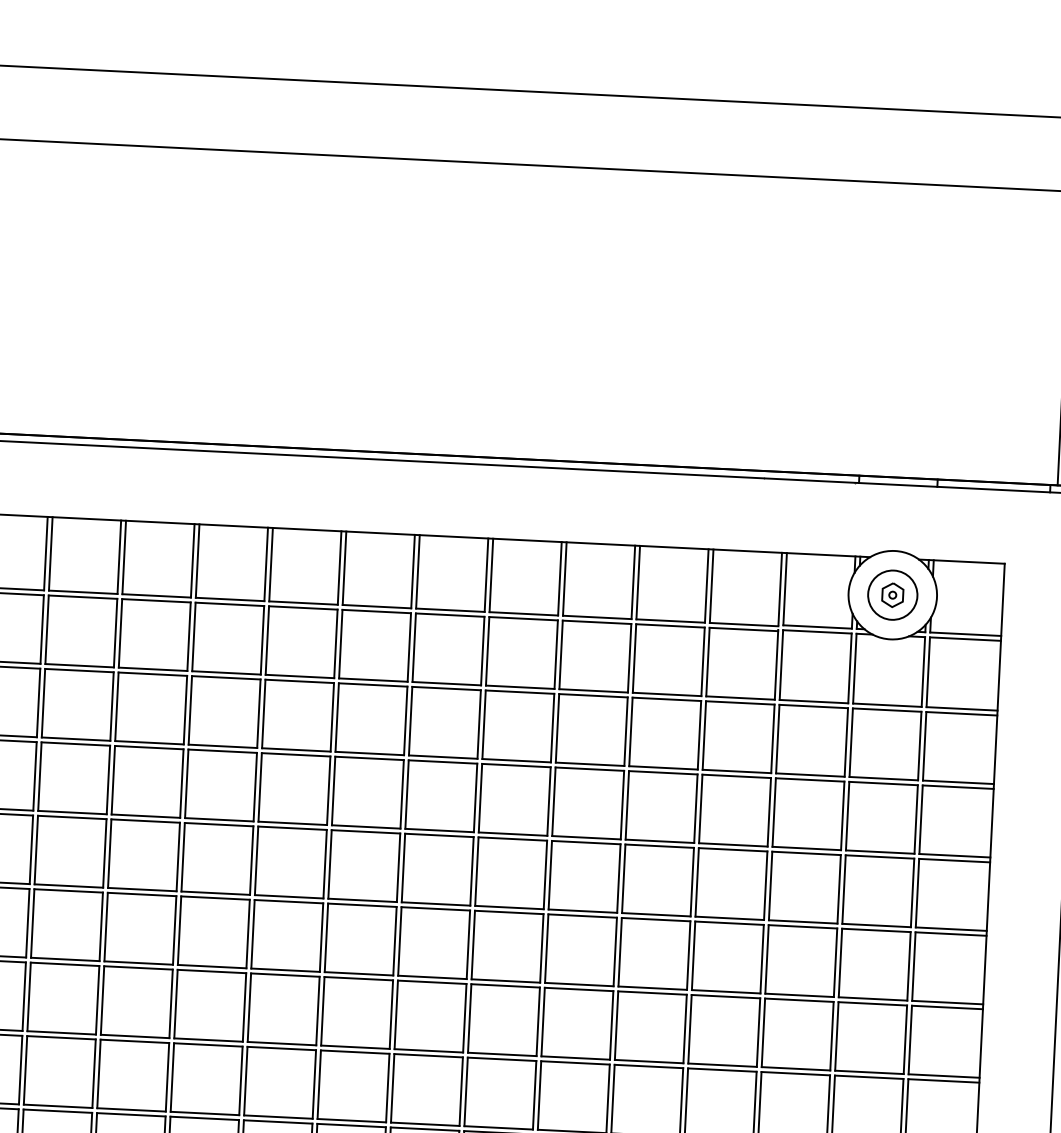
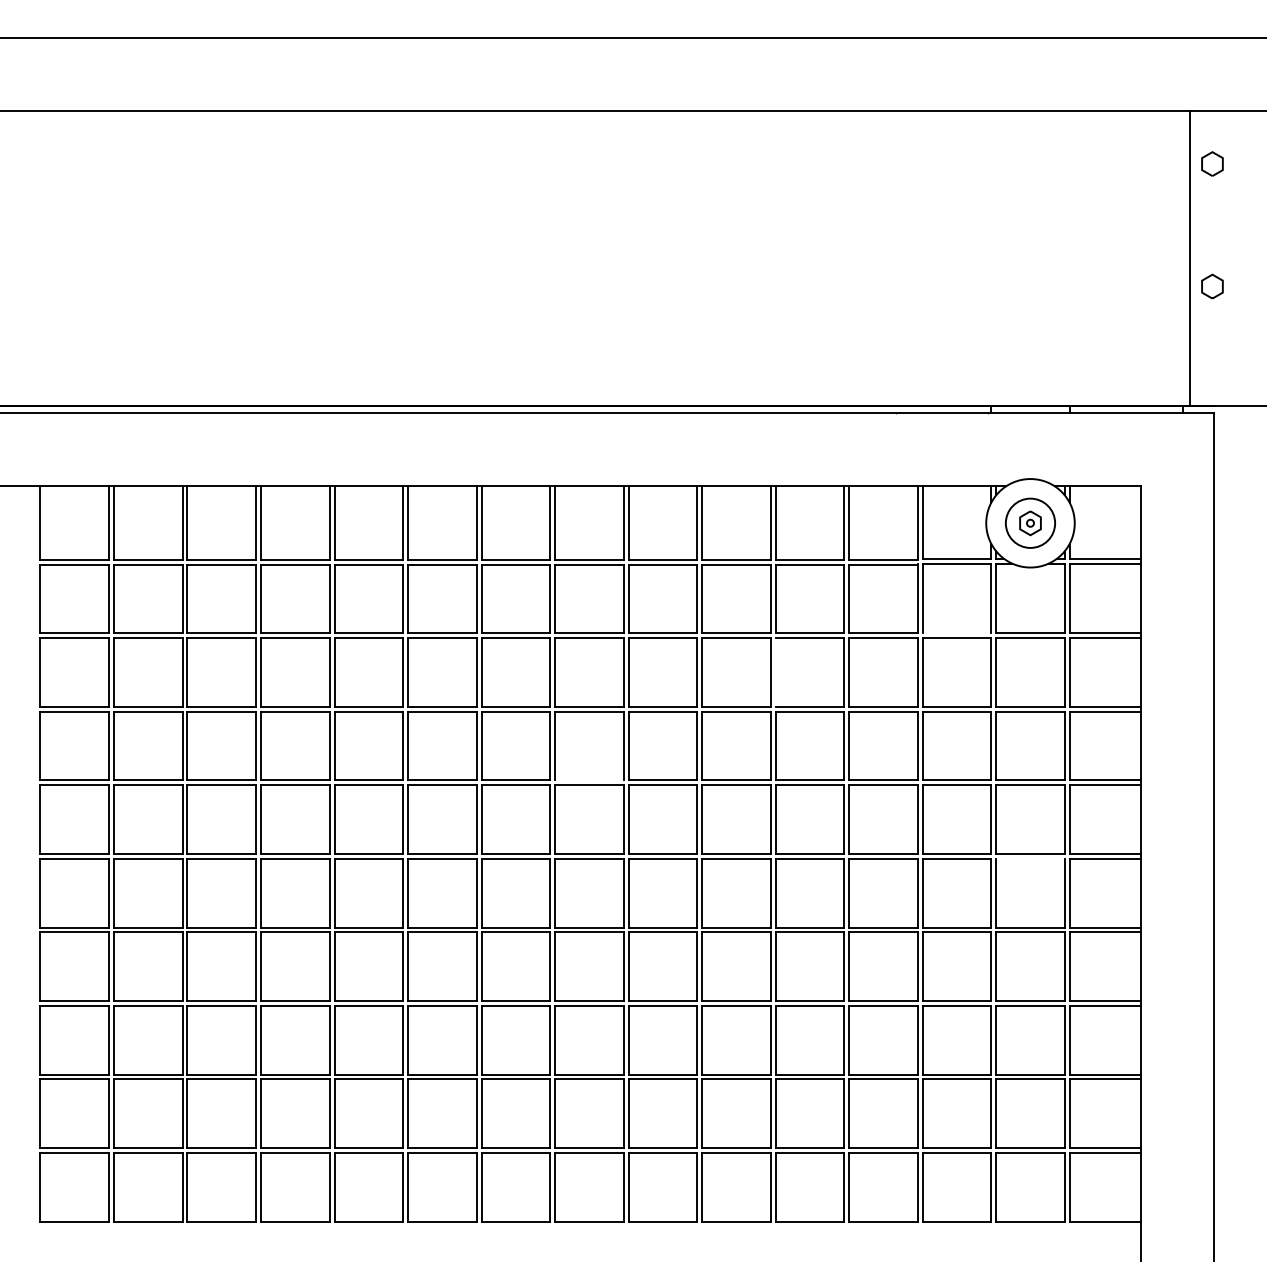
line: (813, 701) -> (956, 633), removed
line: (630, 731) -> (775, 672), removed
line: (439, 830) -> (589, 780), removed
line: (876, 930) -> (1030, 858), removed

